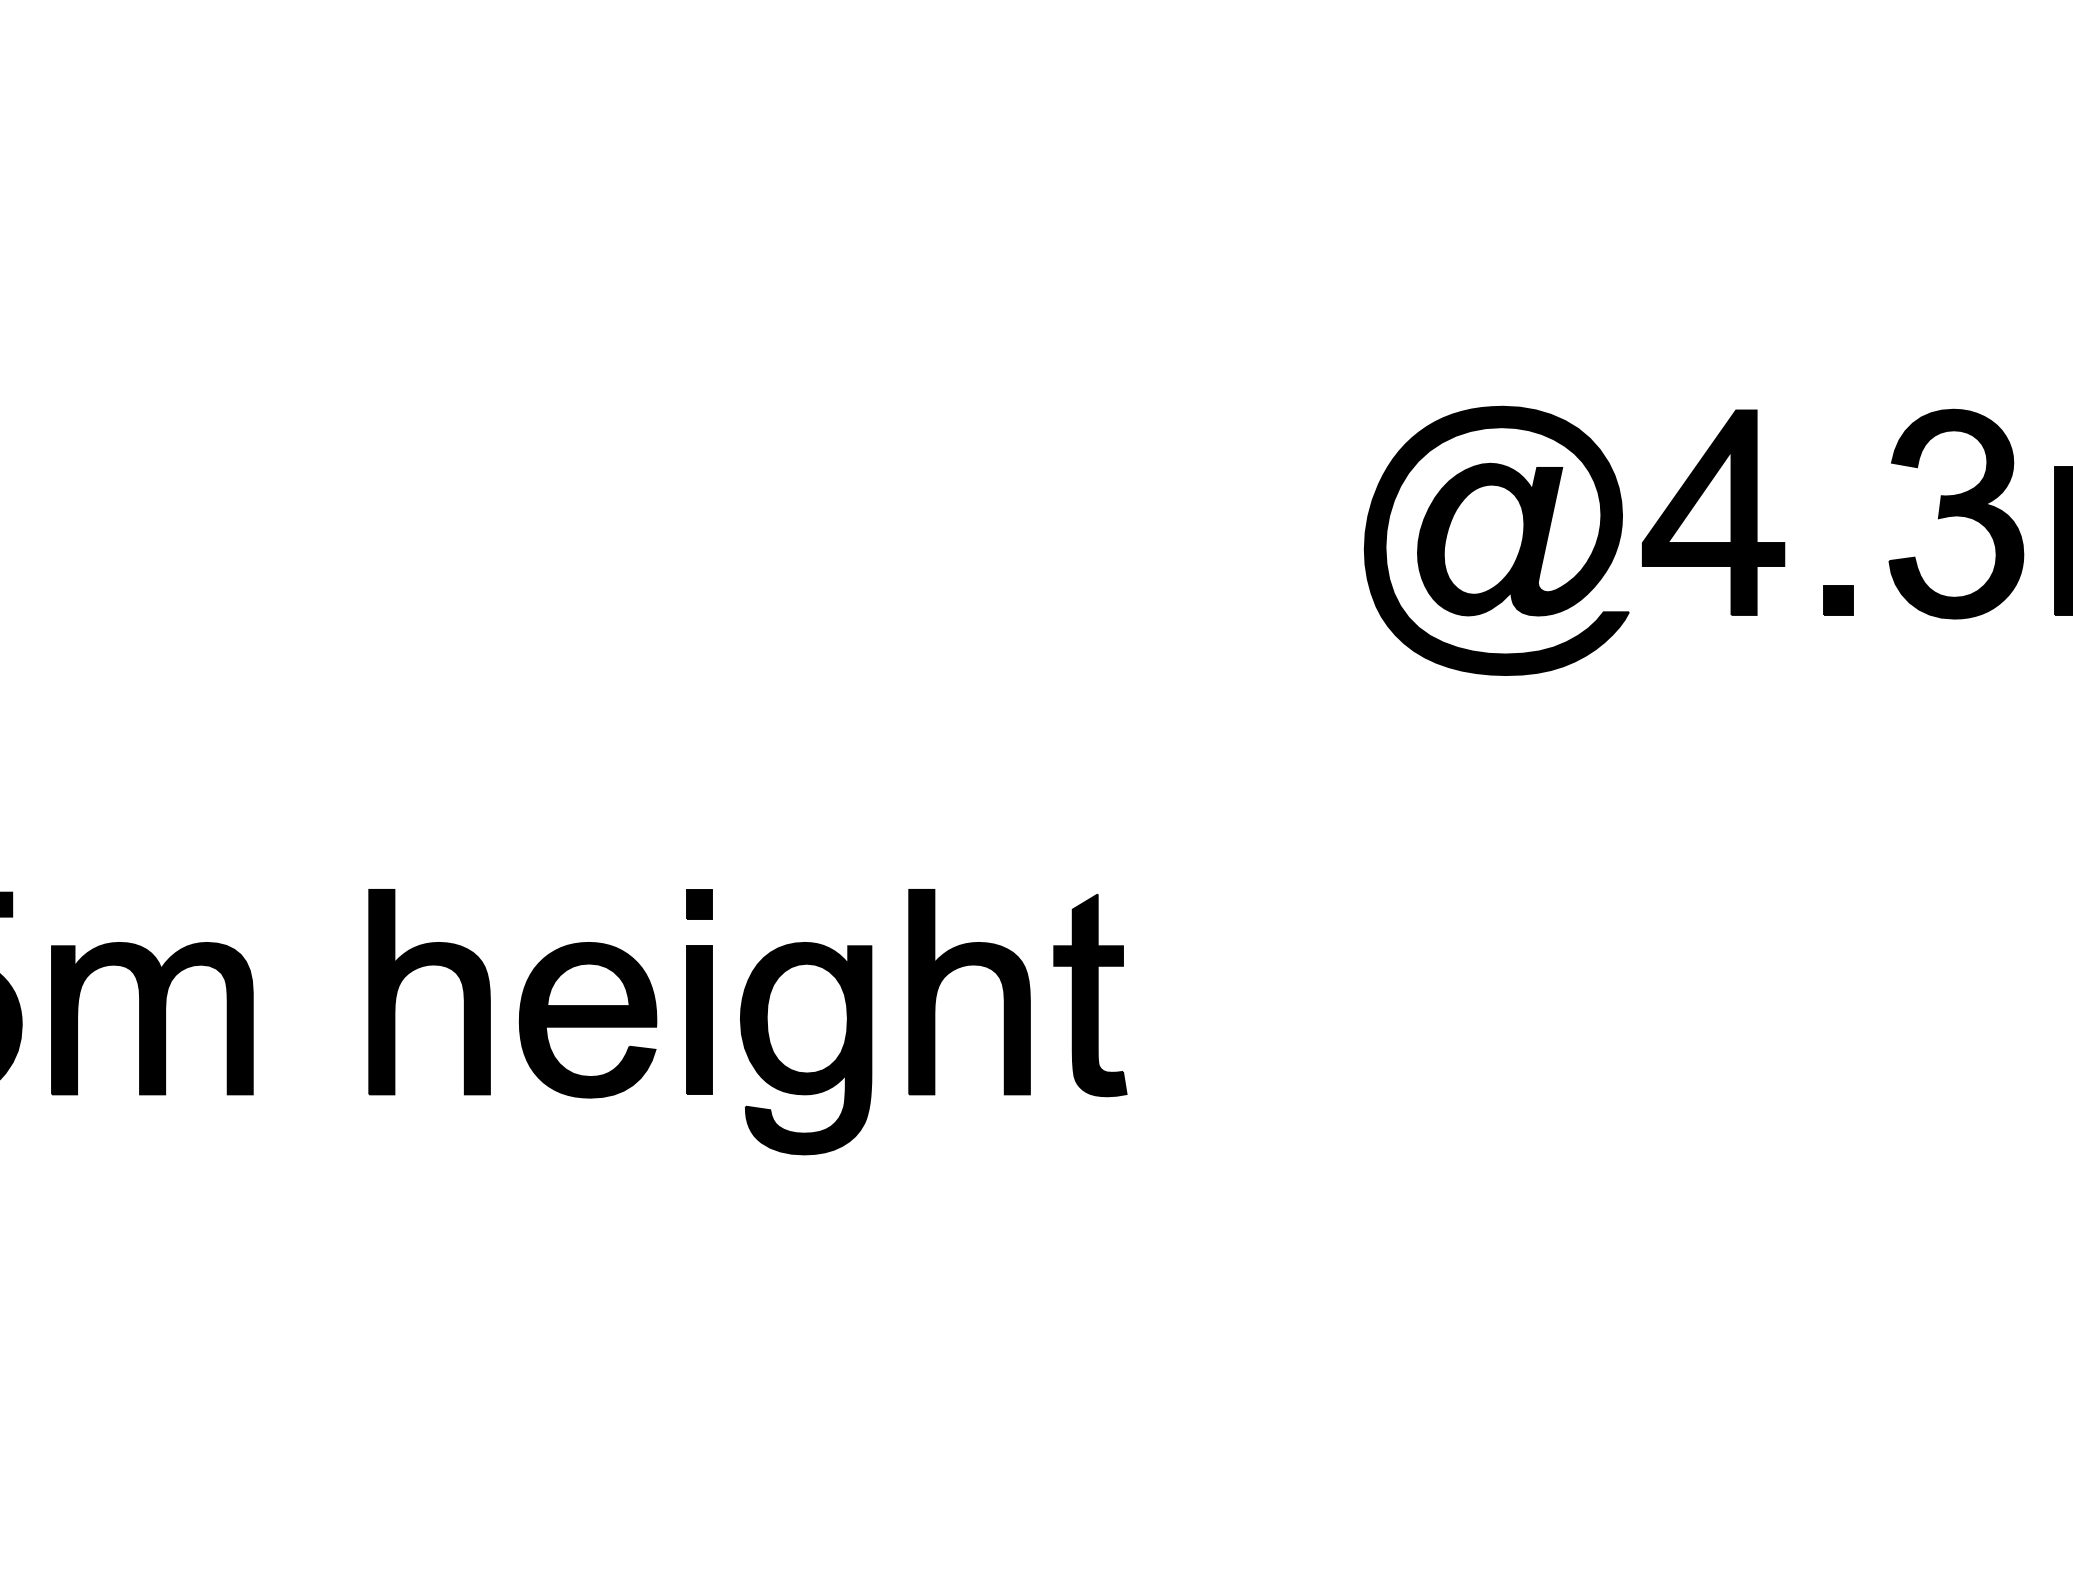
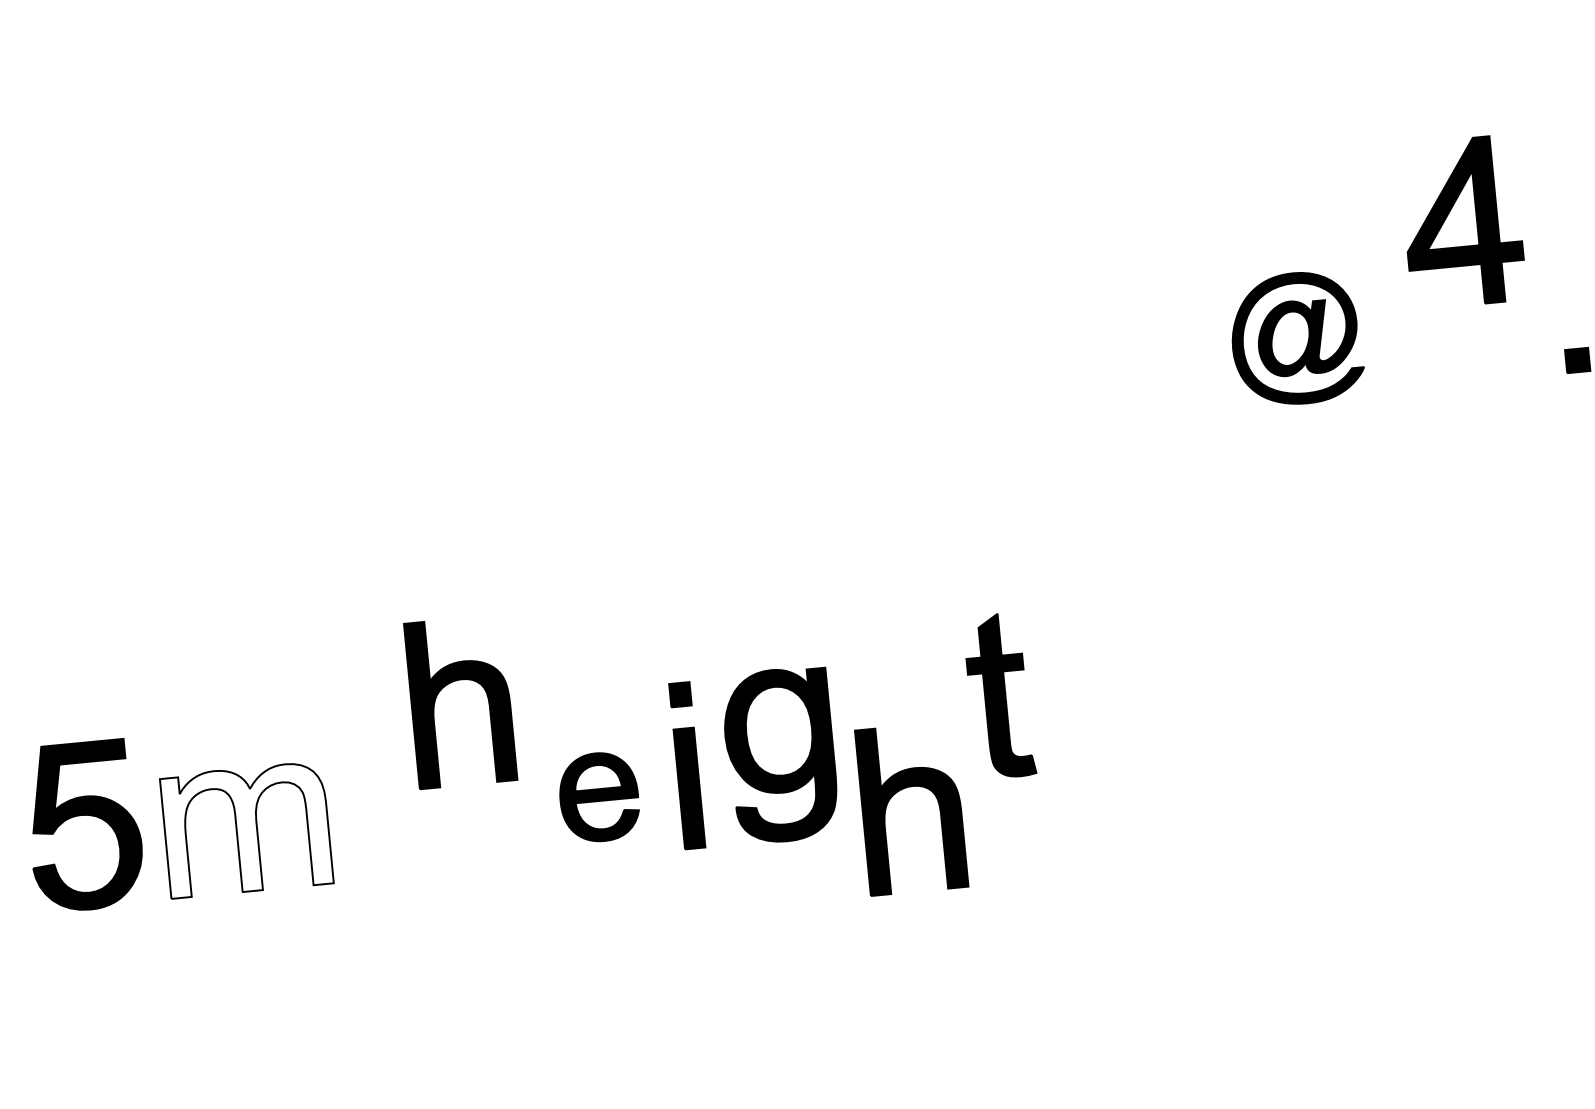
part: (1713, 512) -> (1462, 222), moved
part: (1496, 540) -> (1296, 338), size x0.6
part: (419, 968) -> (450, 683), moved
part: (959, 968) -> (901, 790), moved
part: (1090, 995) -> (999, 696), moved
fill: (152, 1018) -> (246, 829), removed
part: (587, 1020) -> (598, 797), size x0.7
part: (806, 1048) -> (780, 755), moved

